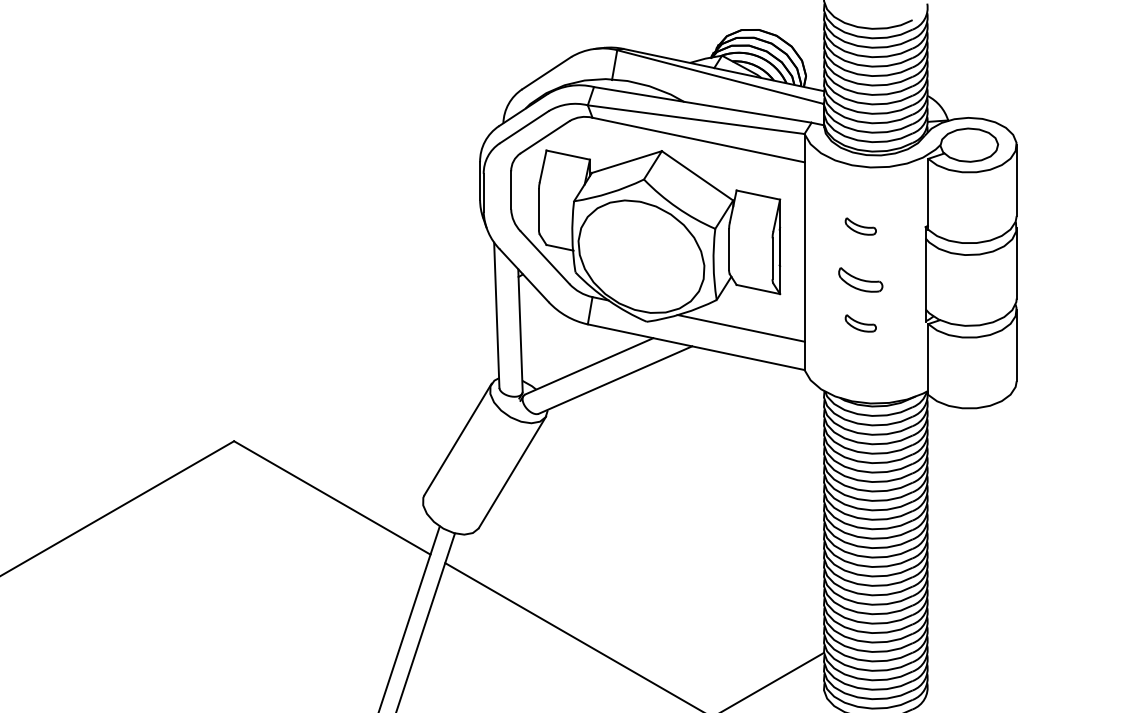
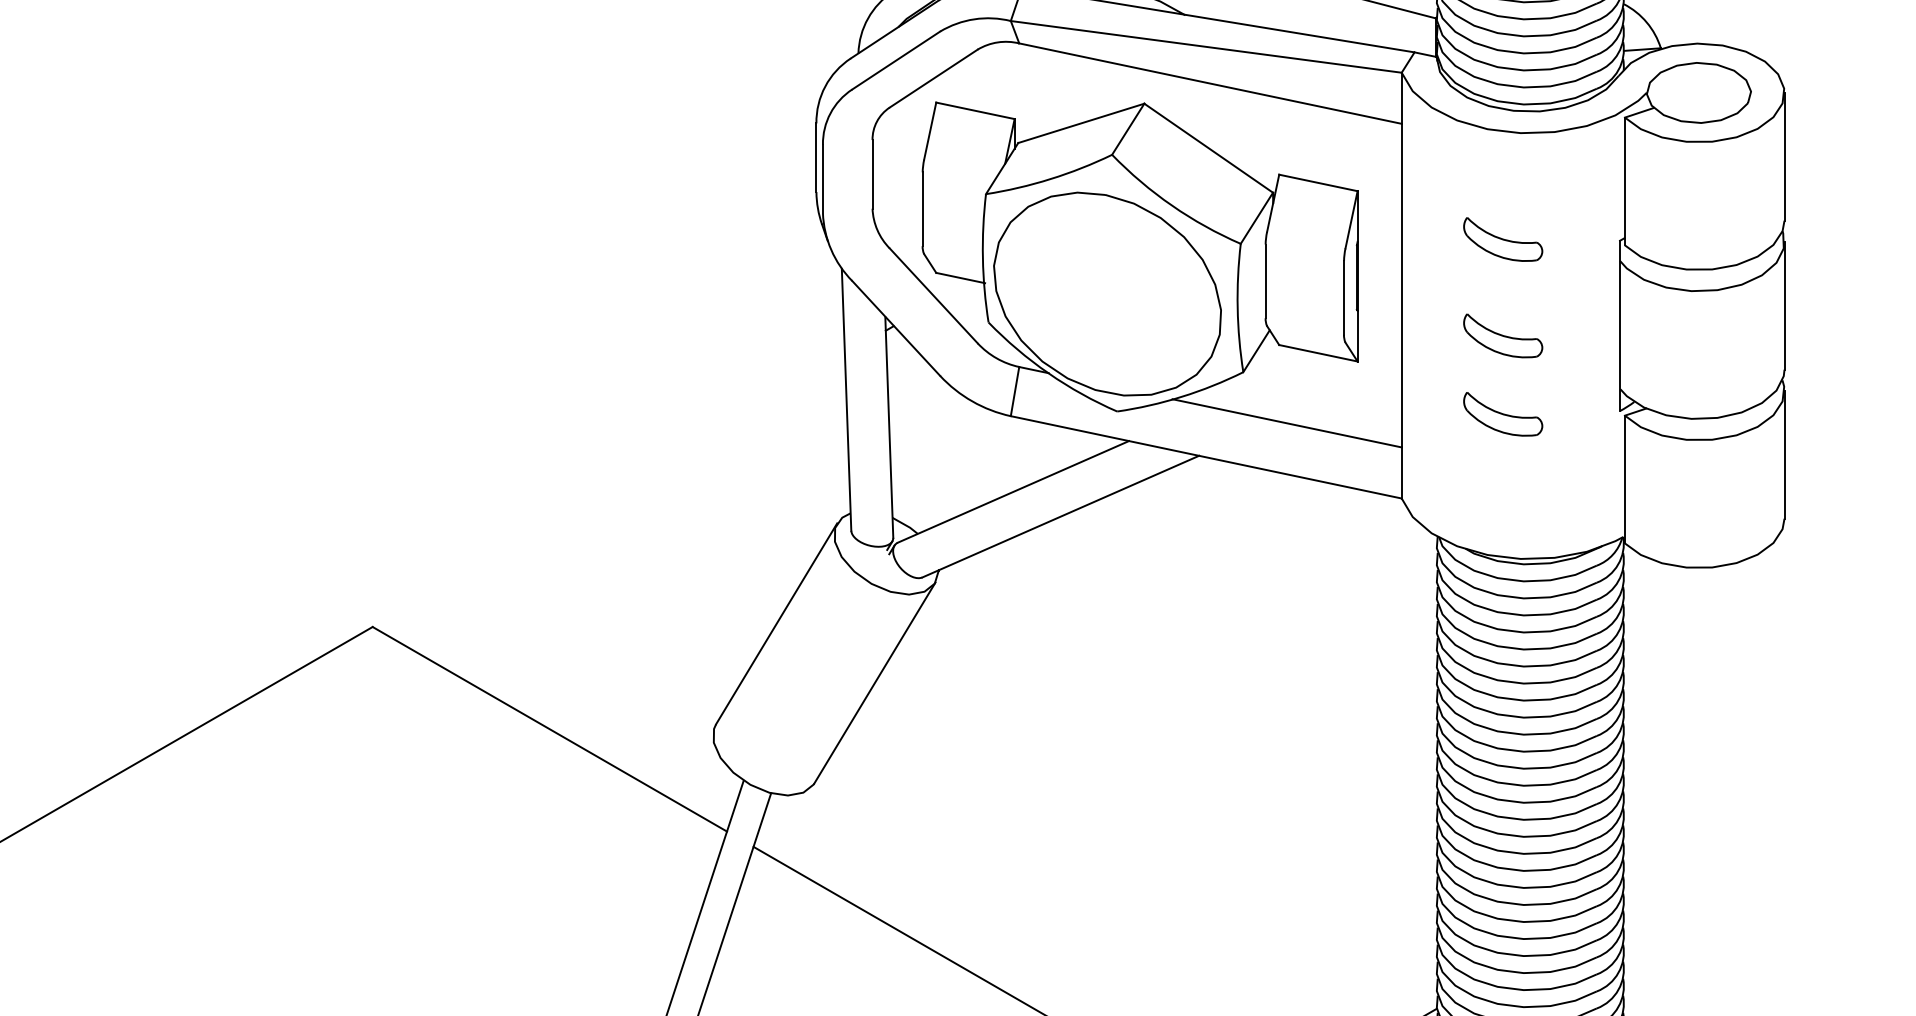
part: (860, 226) -> (1502, 239), size x1.43
part: (860, 323) -> (1502, 414), size x1.43

